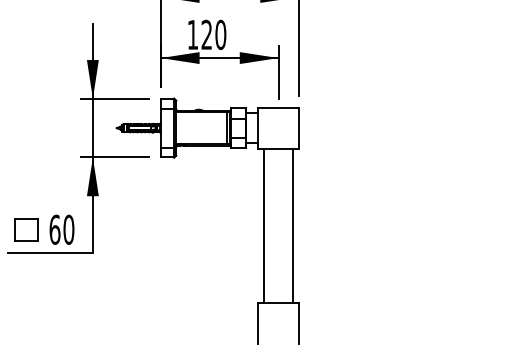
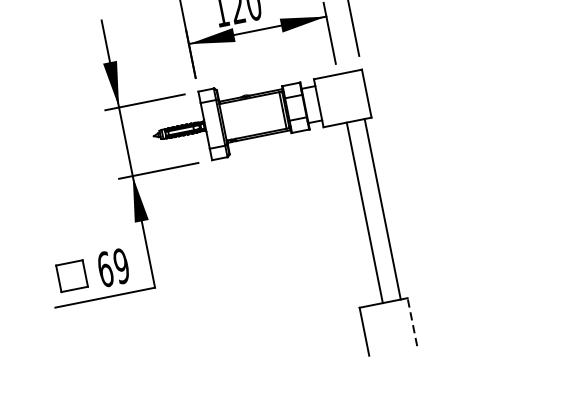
line: (263, 225) -> (364, 212), moved
text: (68, 229) -> (121, 265), 60 -> 69
line: (299, 323) -> (412, 321), solid -> dashed

